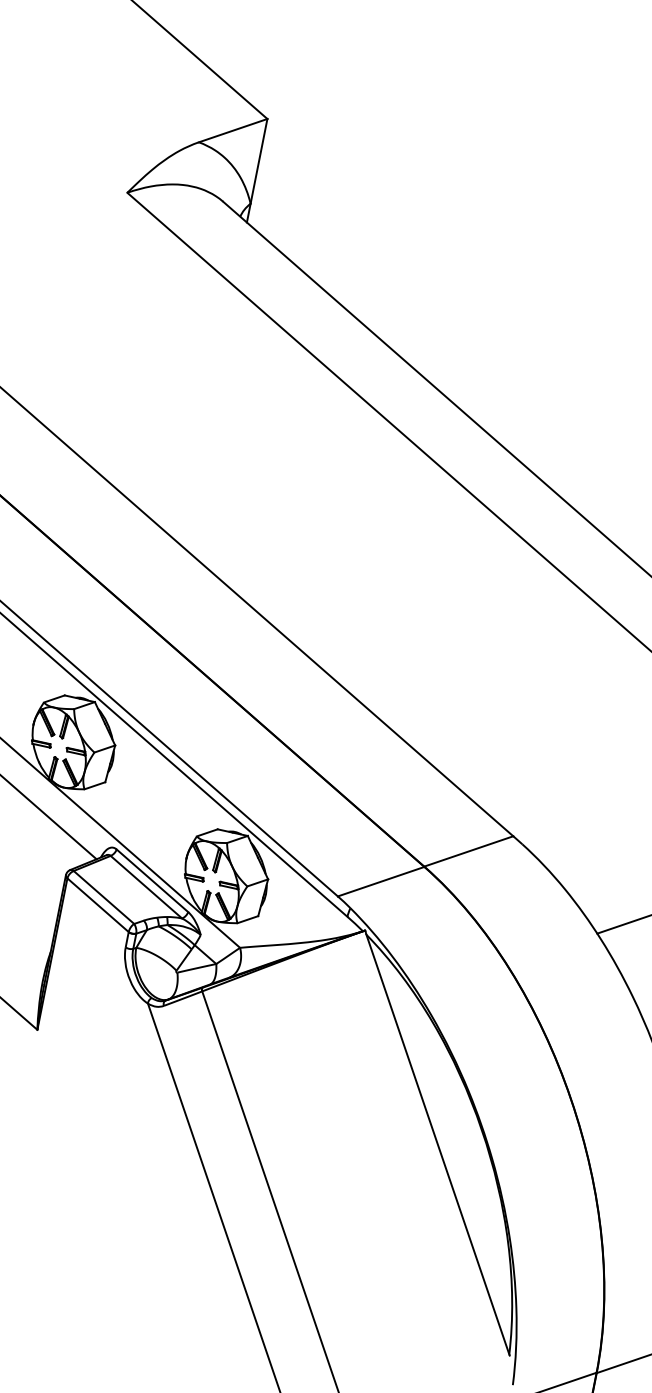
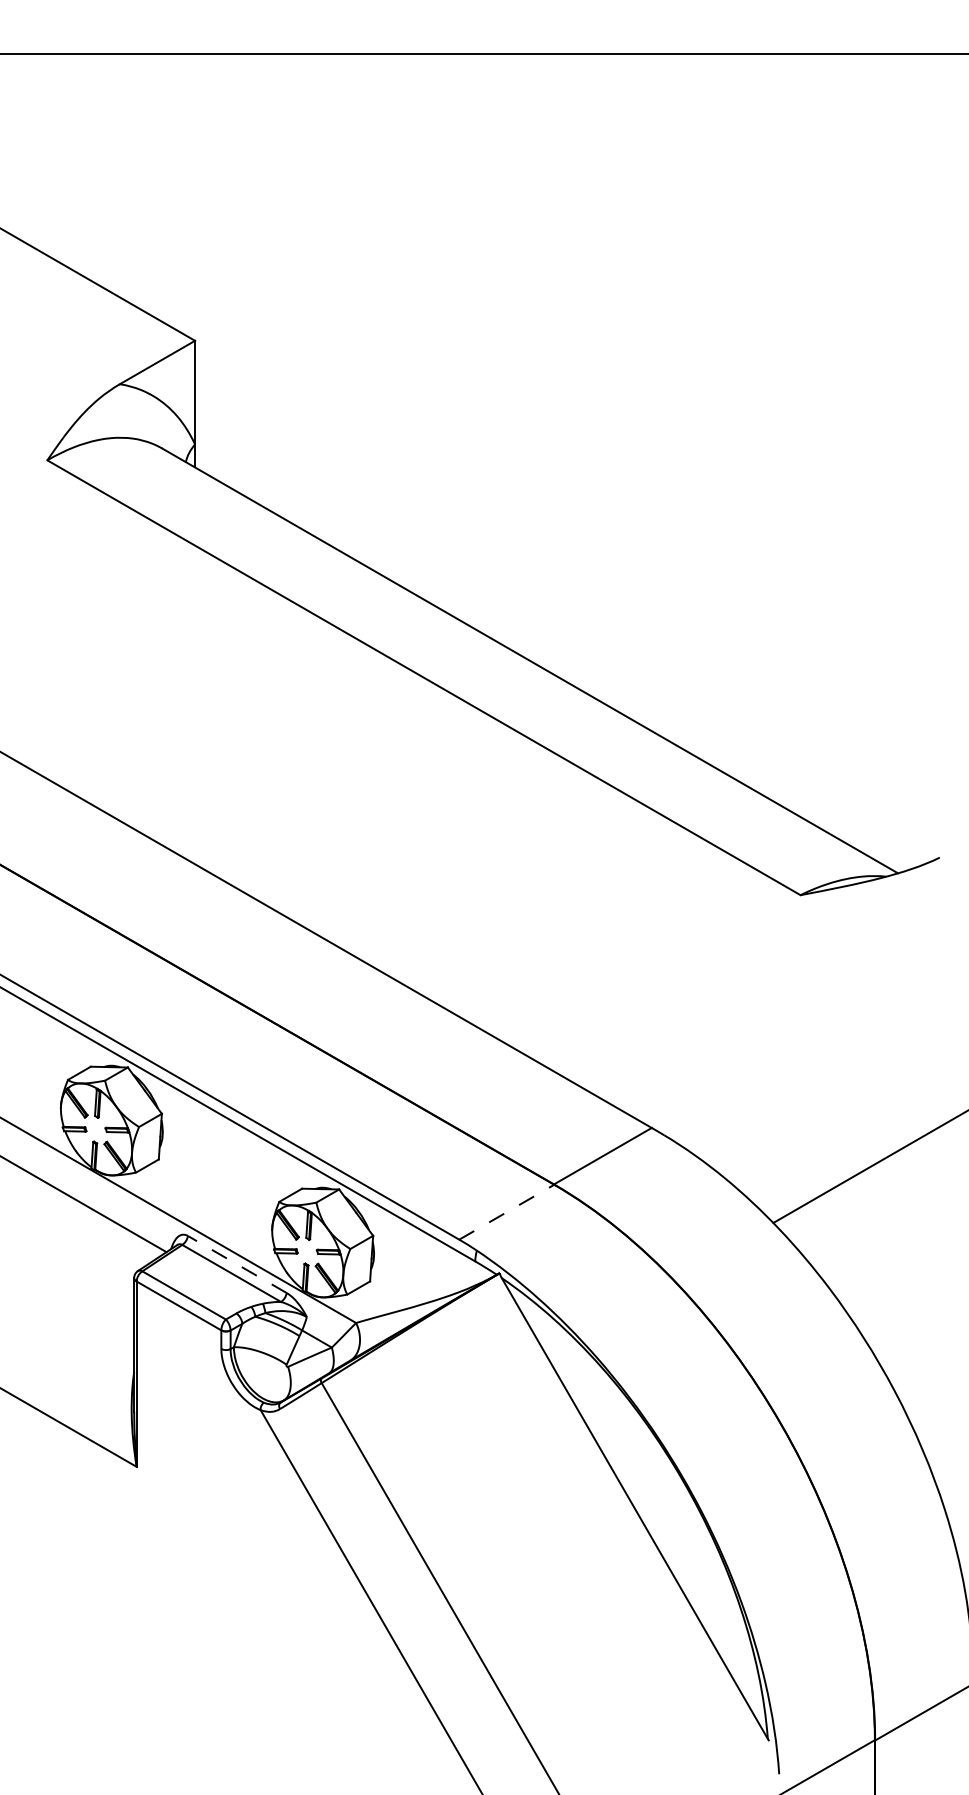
line: (151, 880) -> (236, 1264), solid -> dashed
line: (380, 881) -> (506, 1212), solid -> dashed

